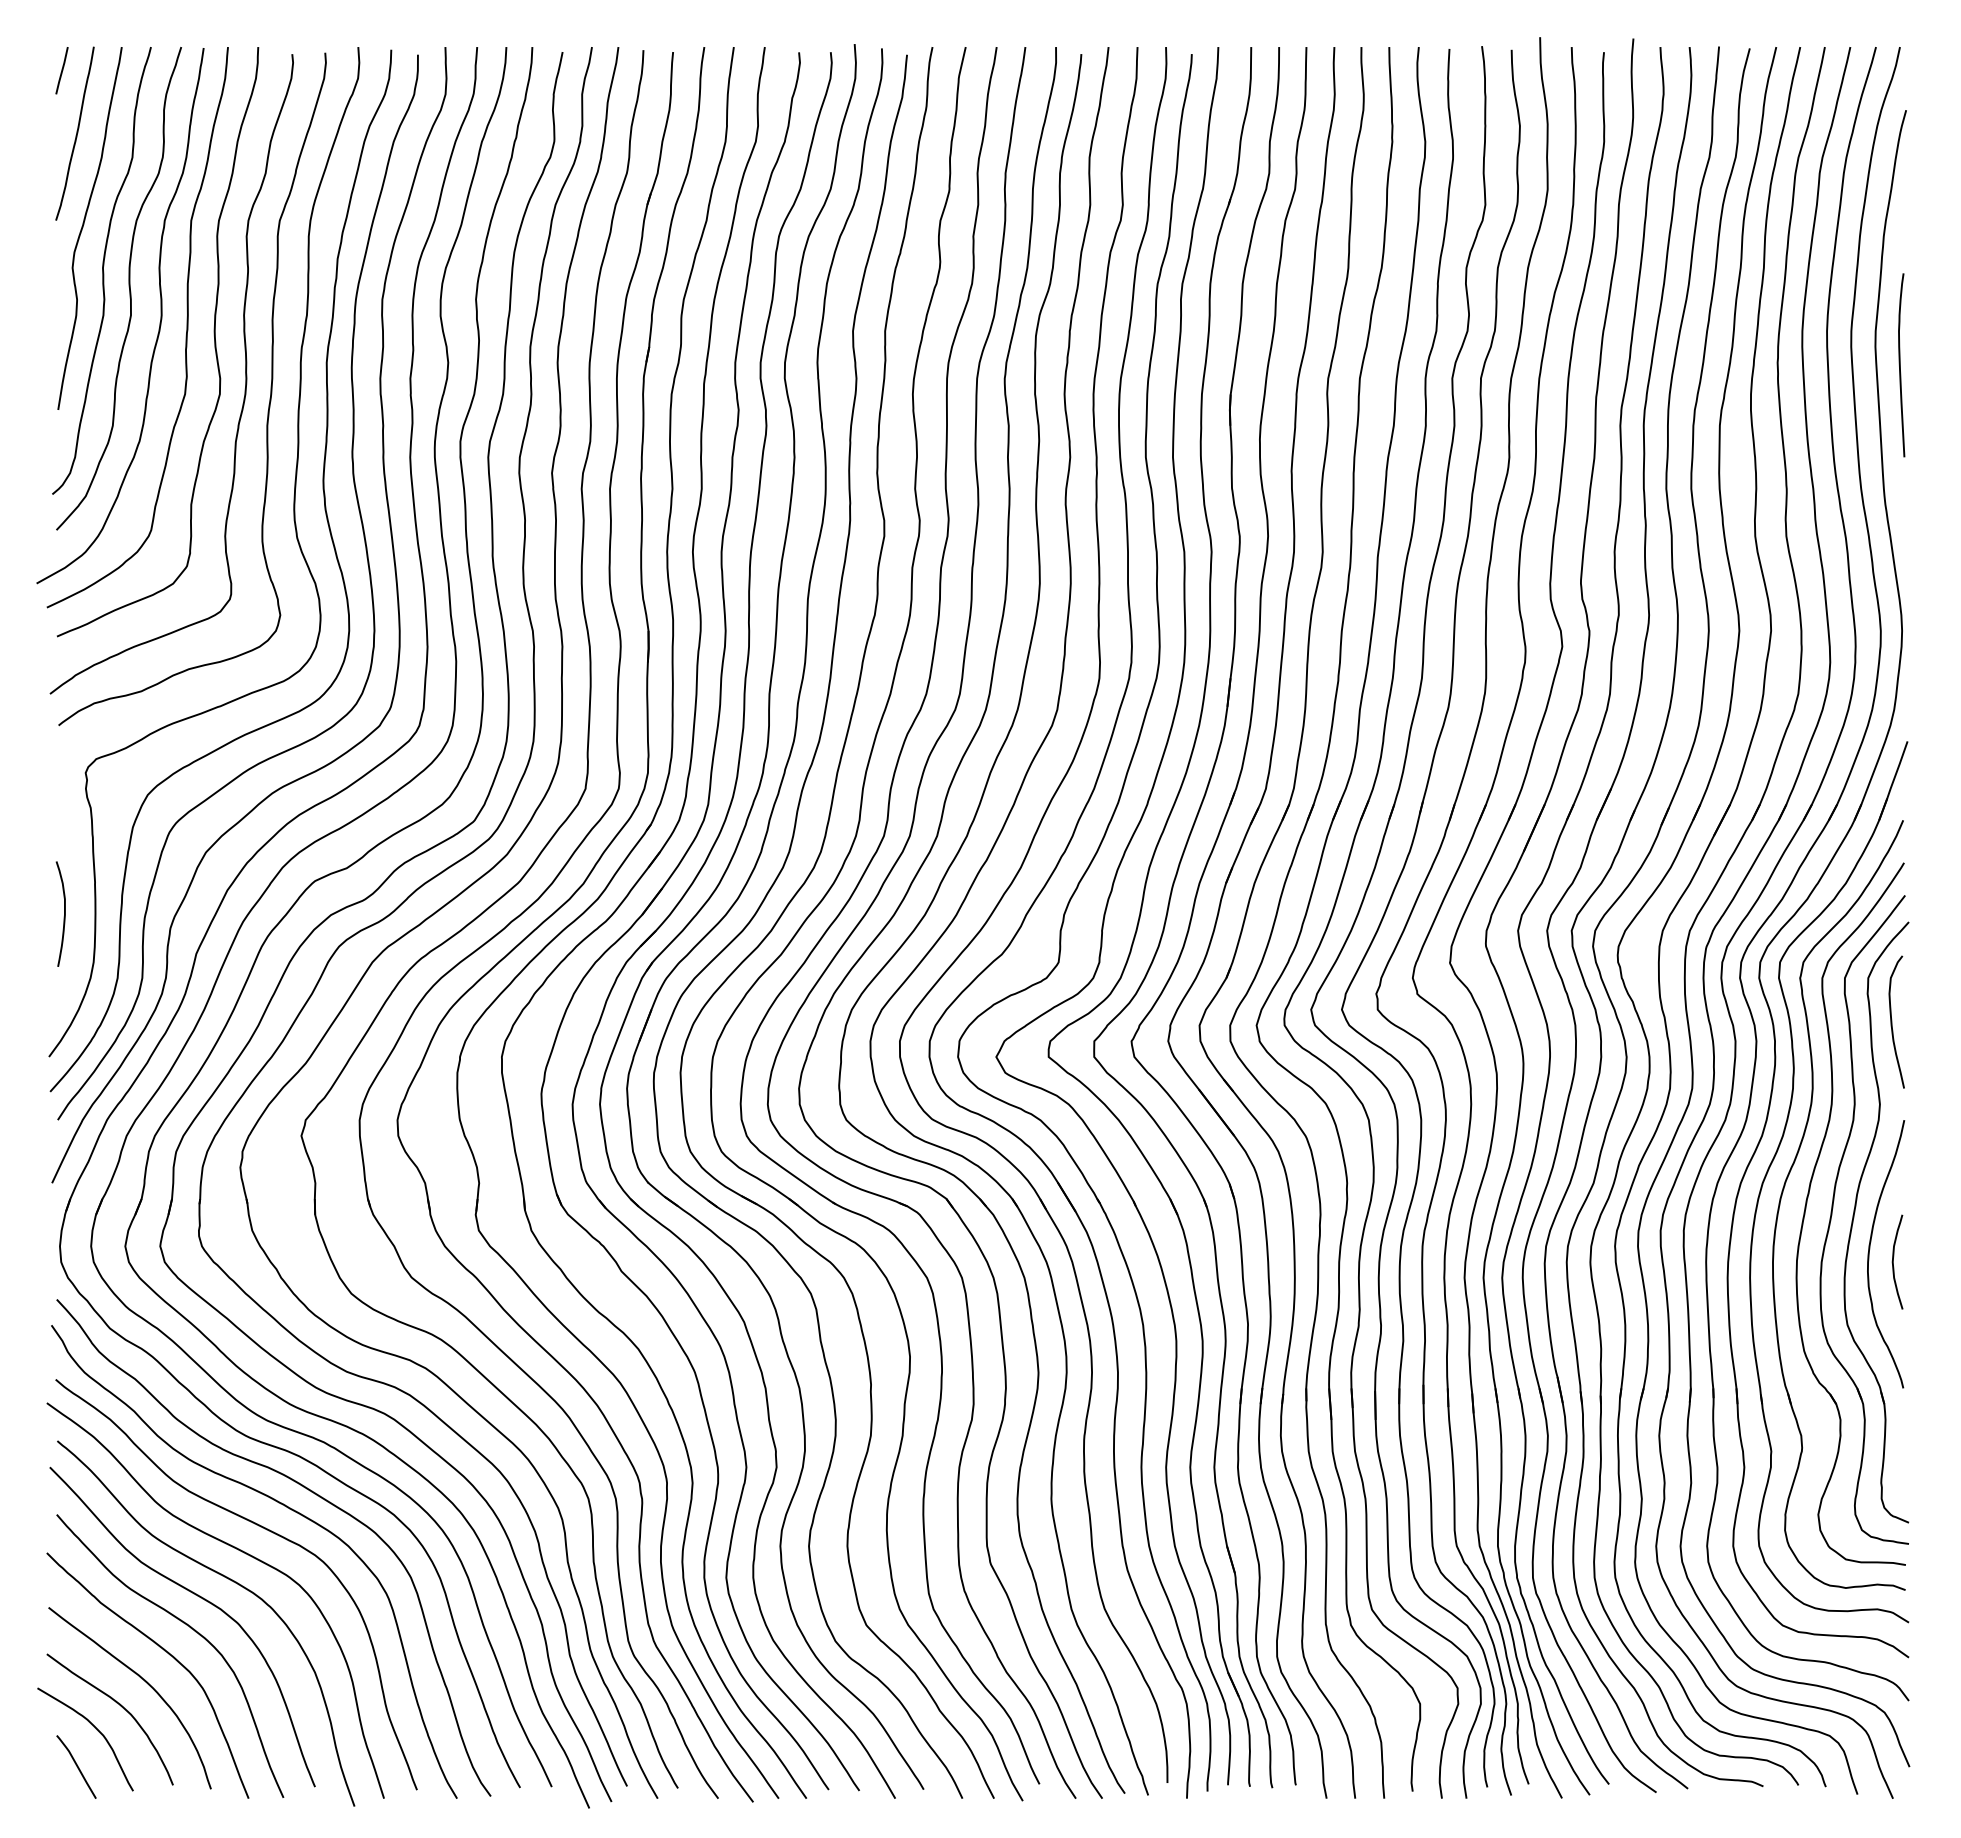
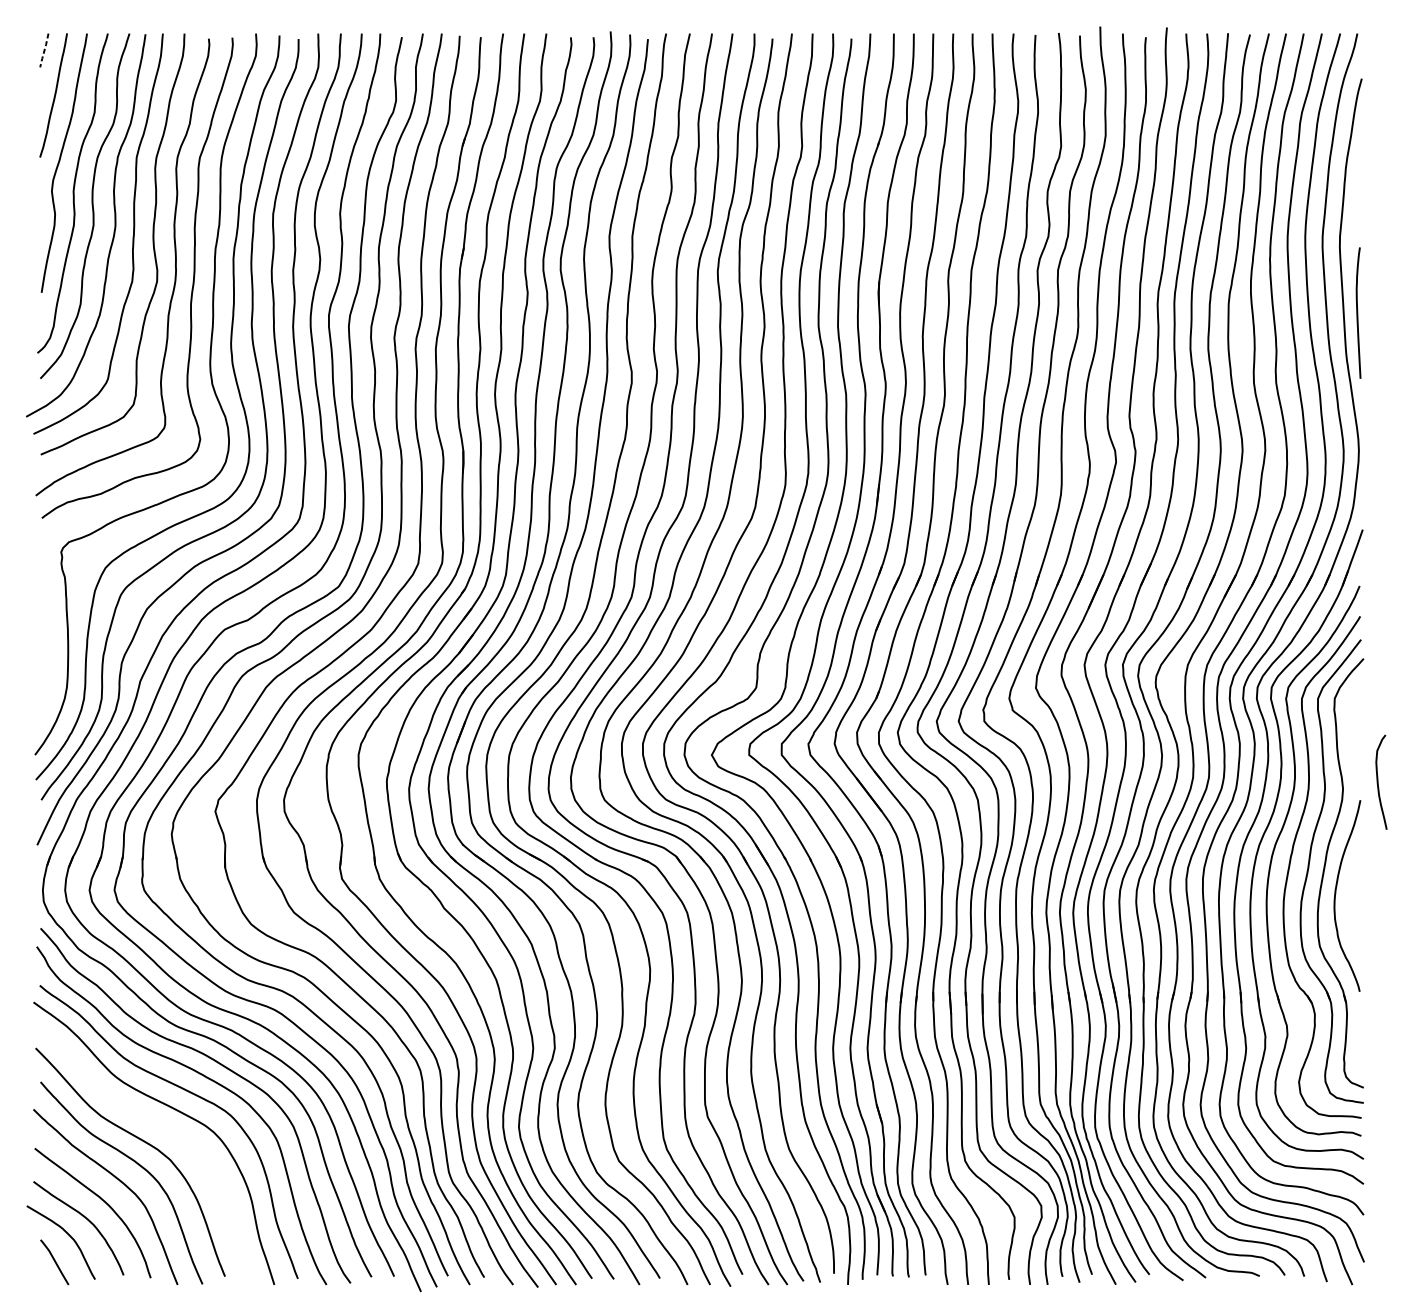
line: (62, 71) -> (44, 51), solid -> dashed
curve: (1900, 365) -> (1357, 313), moved
curve: (64, 913) -> (46, 652), removed
curve: (1892, 1021) -> (1378, 781), moved
curve: (1893, 1261) -> (1352, 901), removed
curve: (229, 1580) -> (163, 1129), removed

